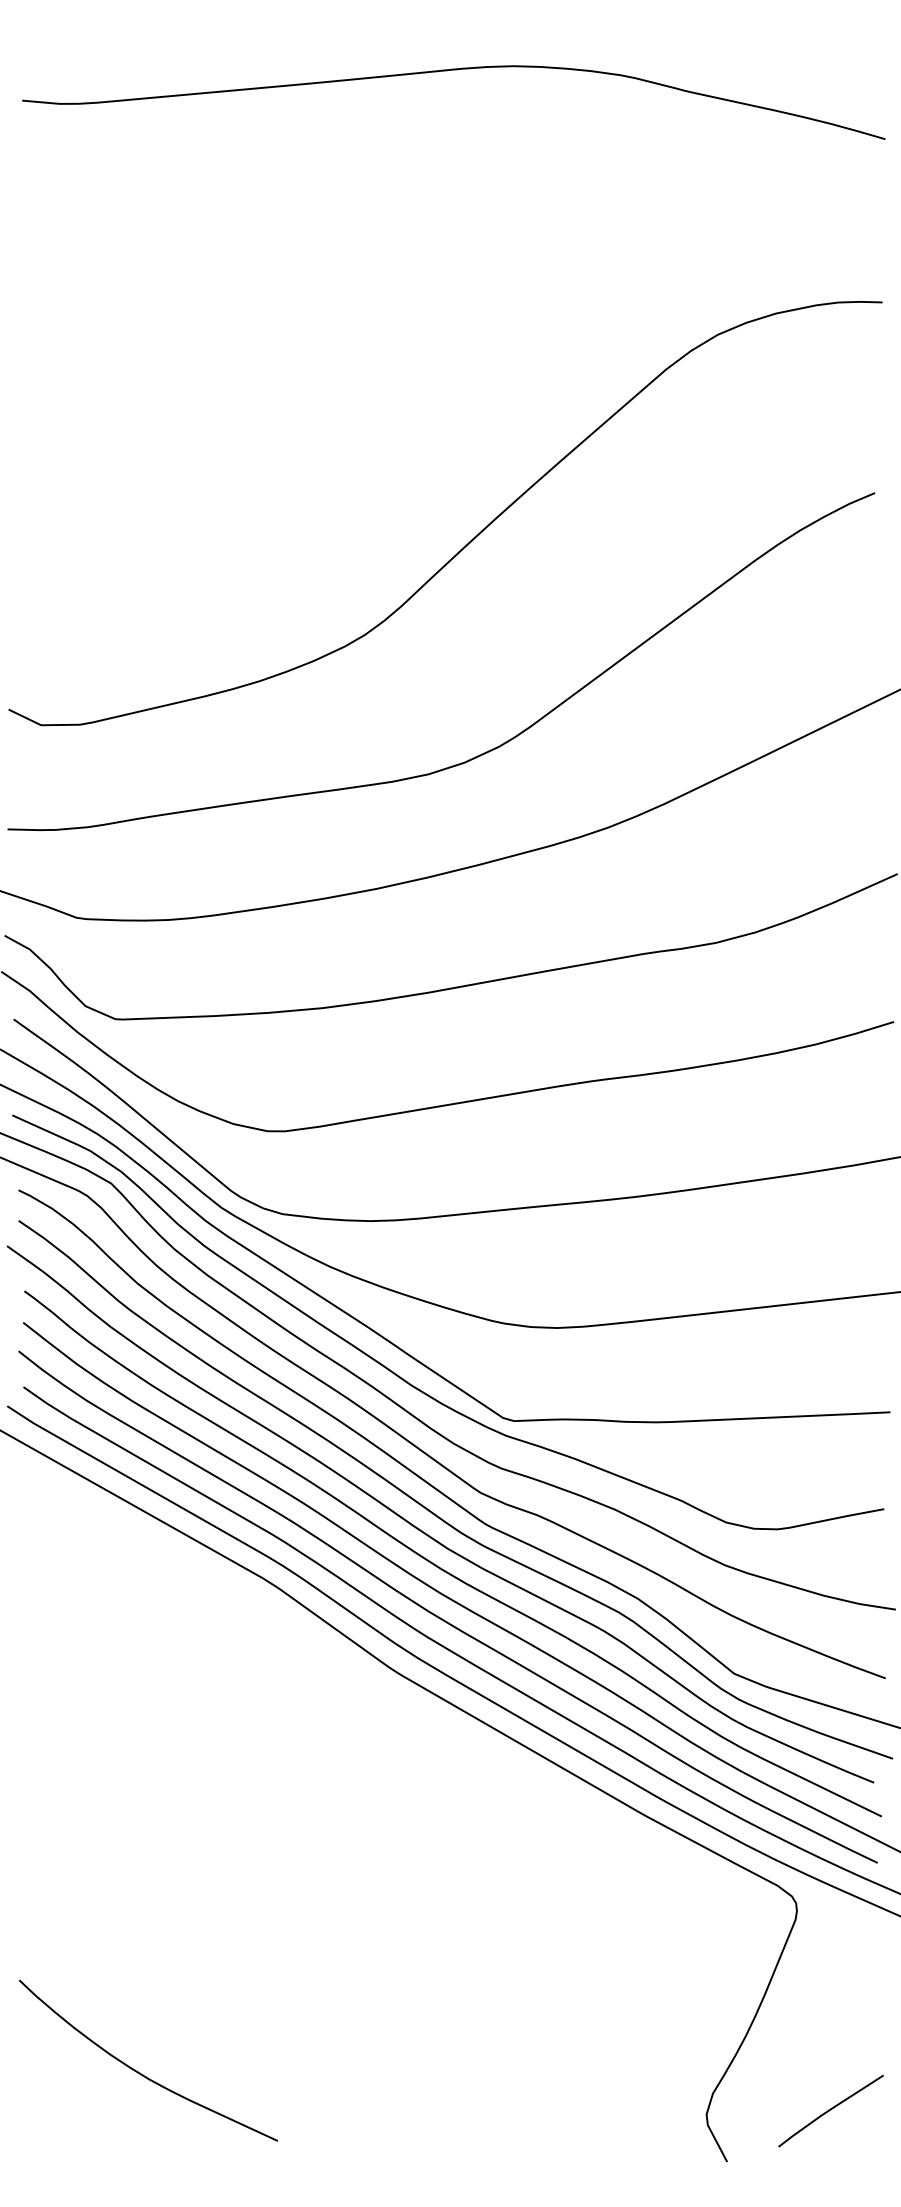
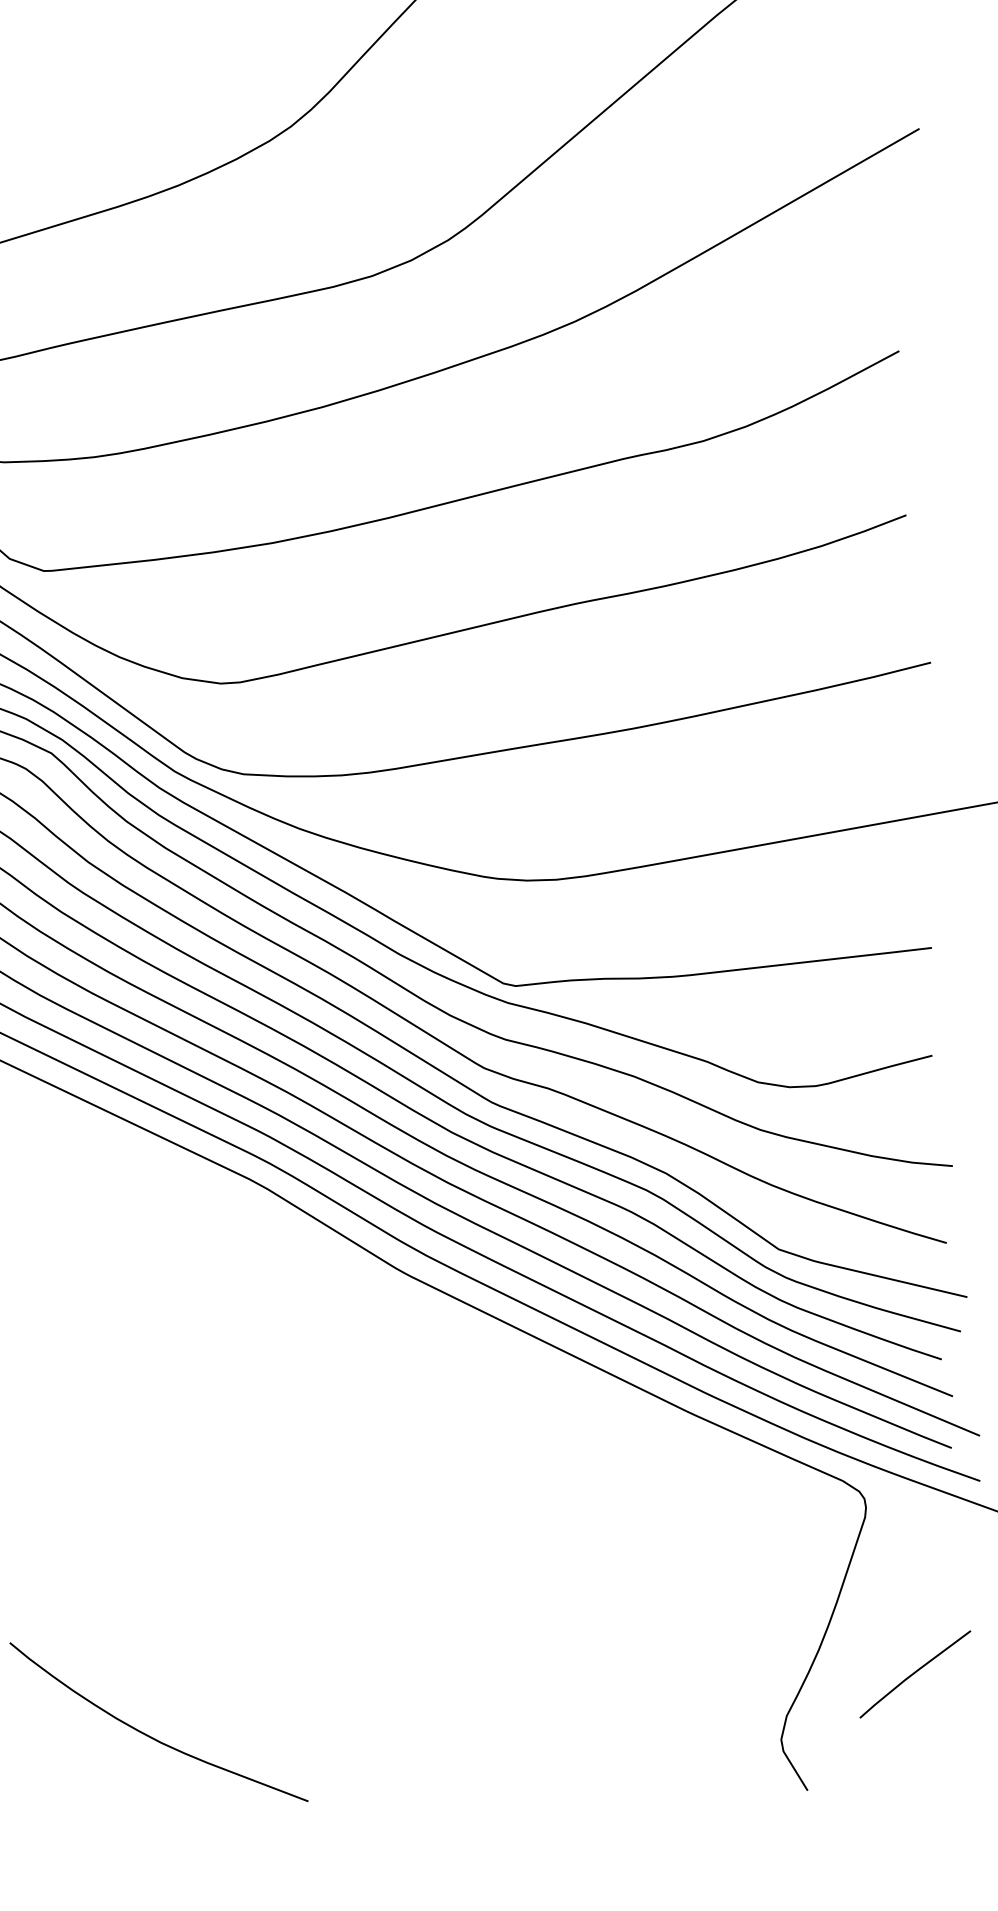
line: (830, 2110) -> (914, 1673), moved

